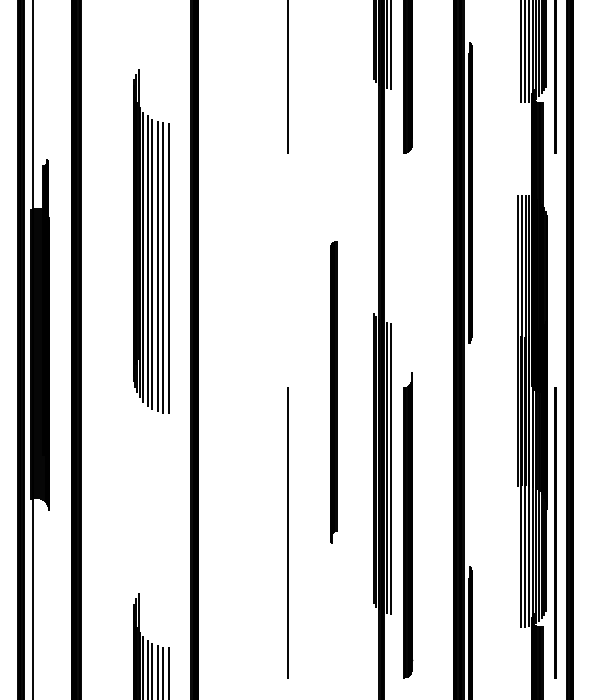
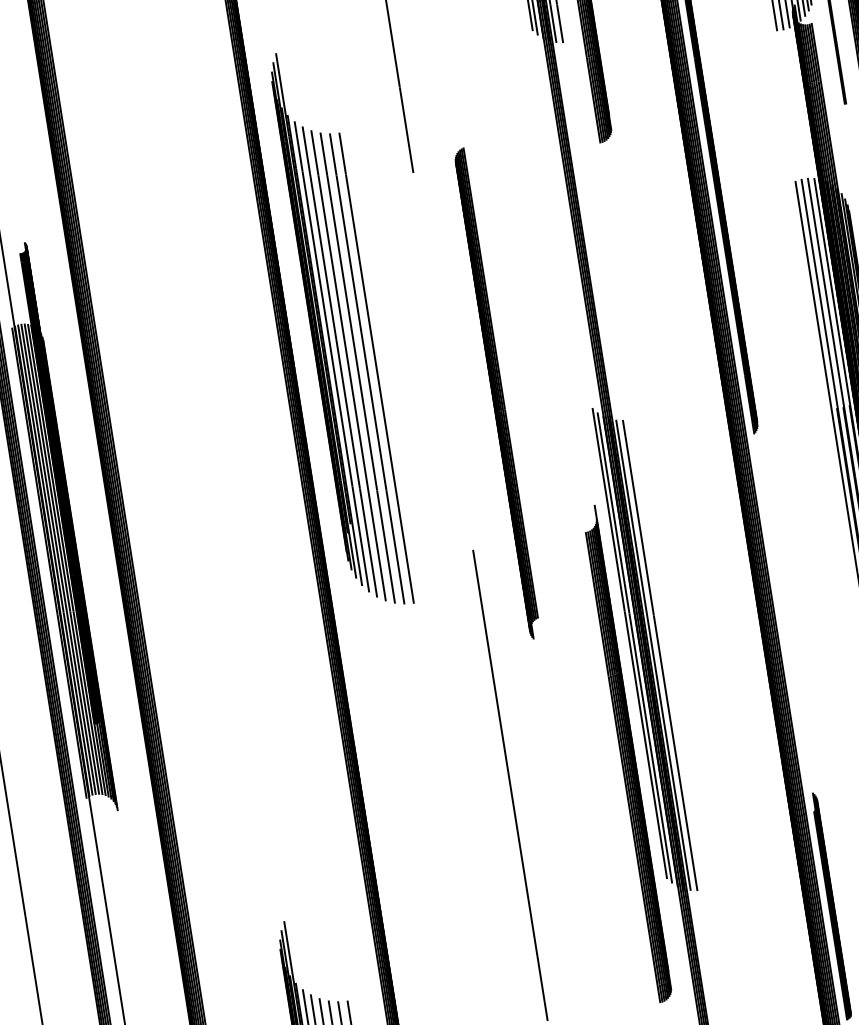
part: (151, 241) -> (341, 329), moved
part: (333, 392) -> (497, 394), moved
part: (408, 525) -> (628, 754), moved

